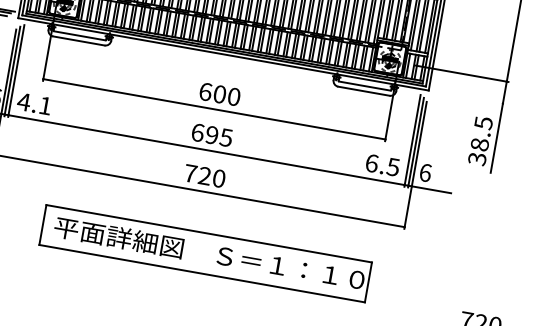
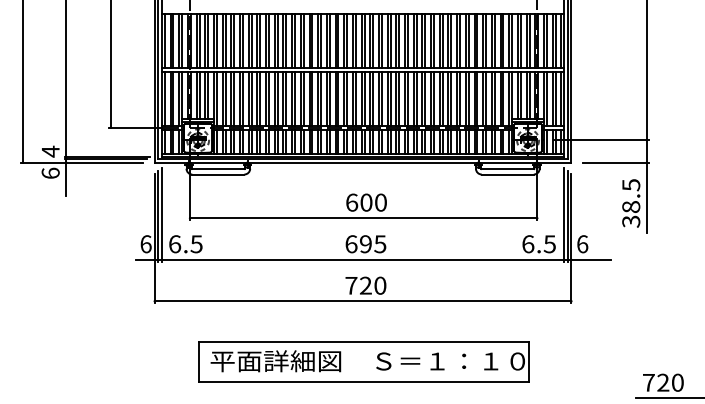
line: (472, 98) -> (615, 162), added
text: (34, 104) -> (185, 244), 4.1 -> 6.5
part: (205, 253) -> (363, 361), moved

